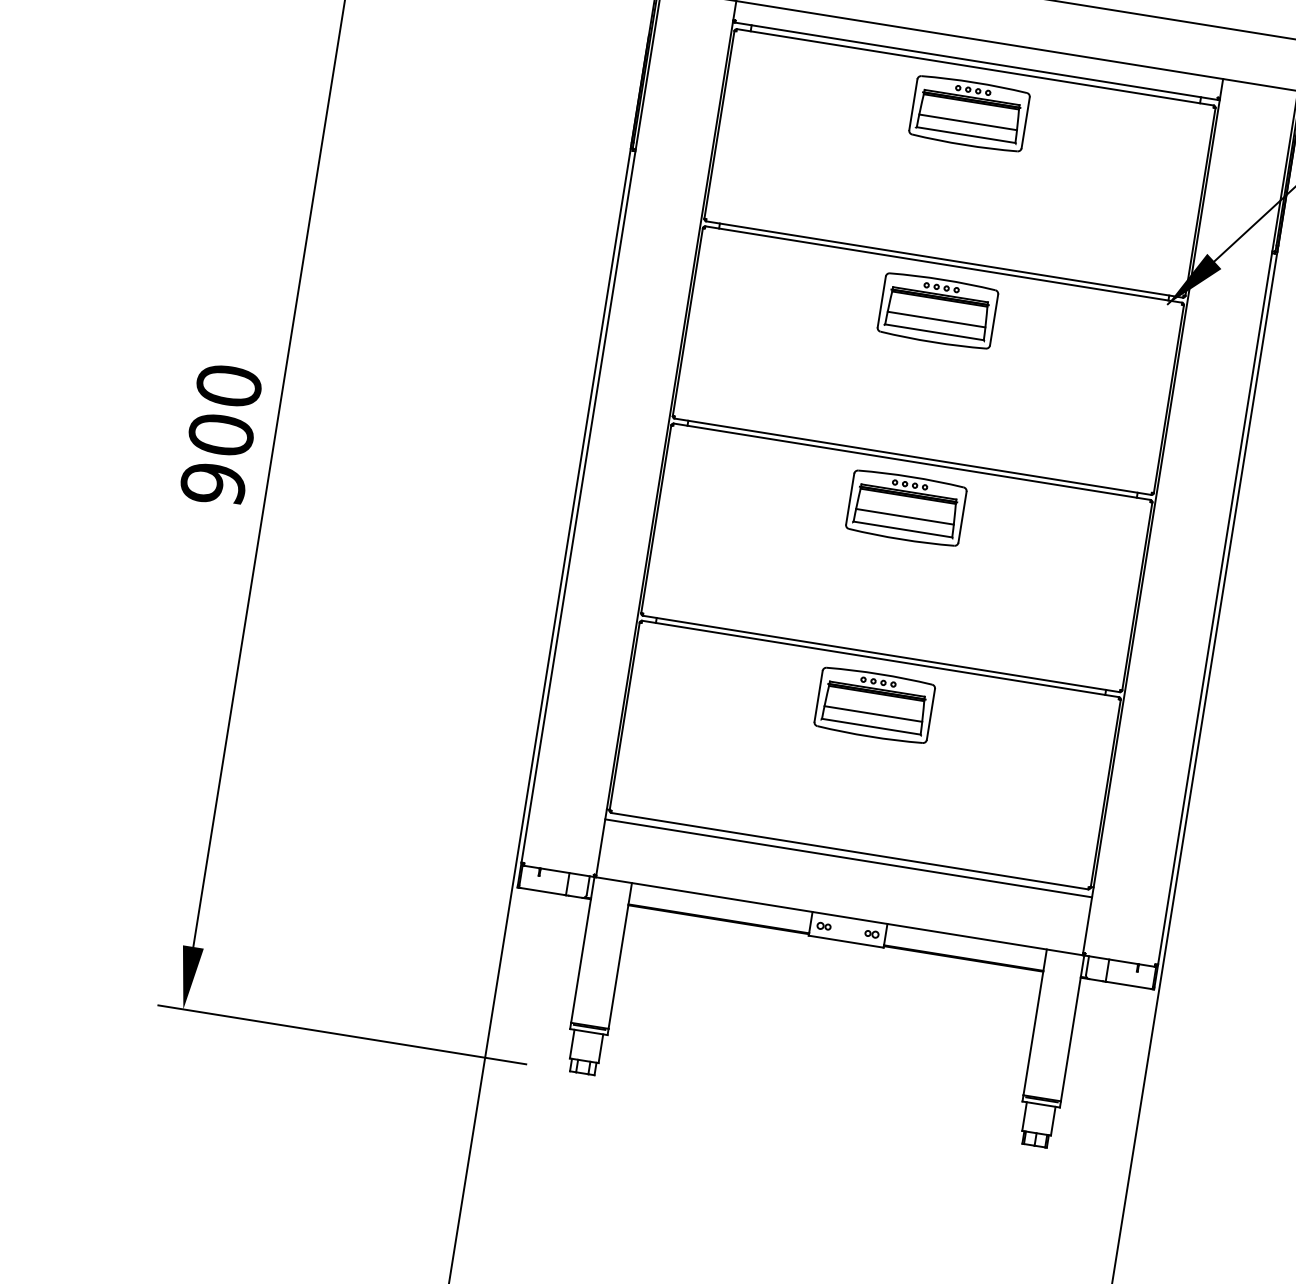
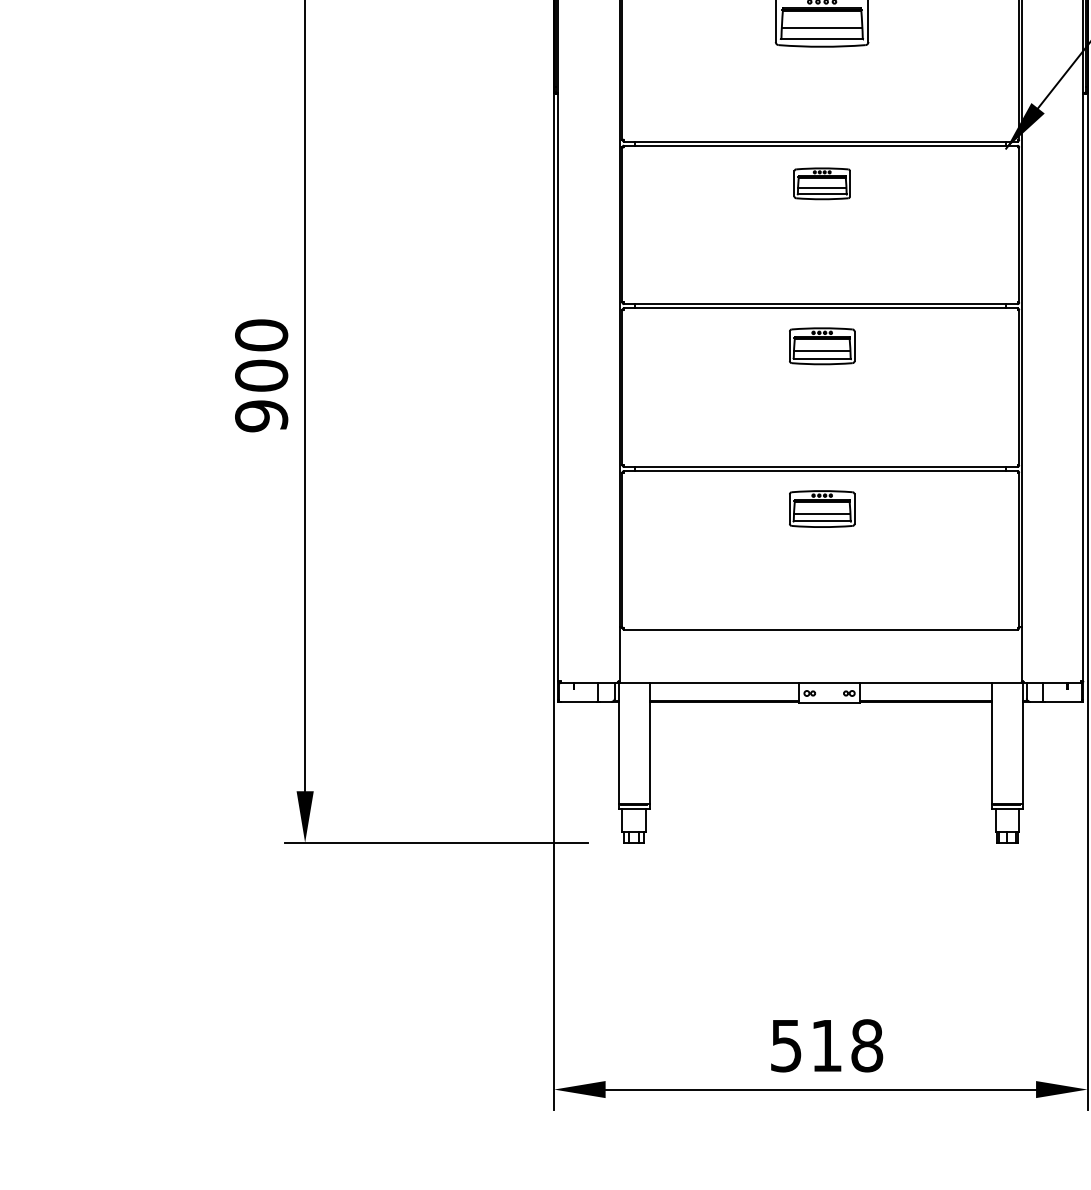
part: (938, 310) -> (822, 183), size x0.6
part: (907, 507) -> (822, 345), size x0.7
part: (875, 704) -> (822, 508), size x0.7
line: (848, 858) -> (820, 635), removed

